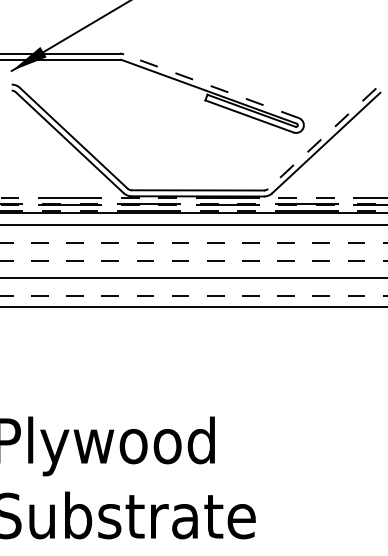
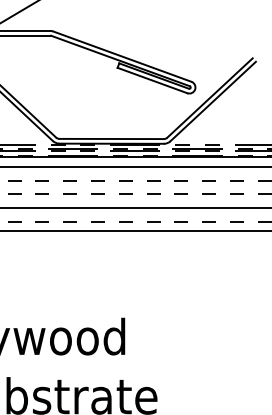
line: (210, 86) -> (121, 56), dashed -> solid
line: (322, 138) -> (210, 97), dashed -> solid

